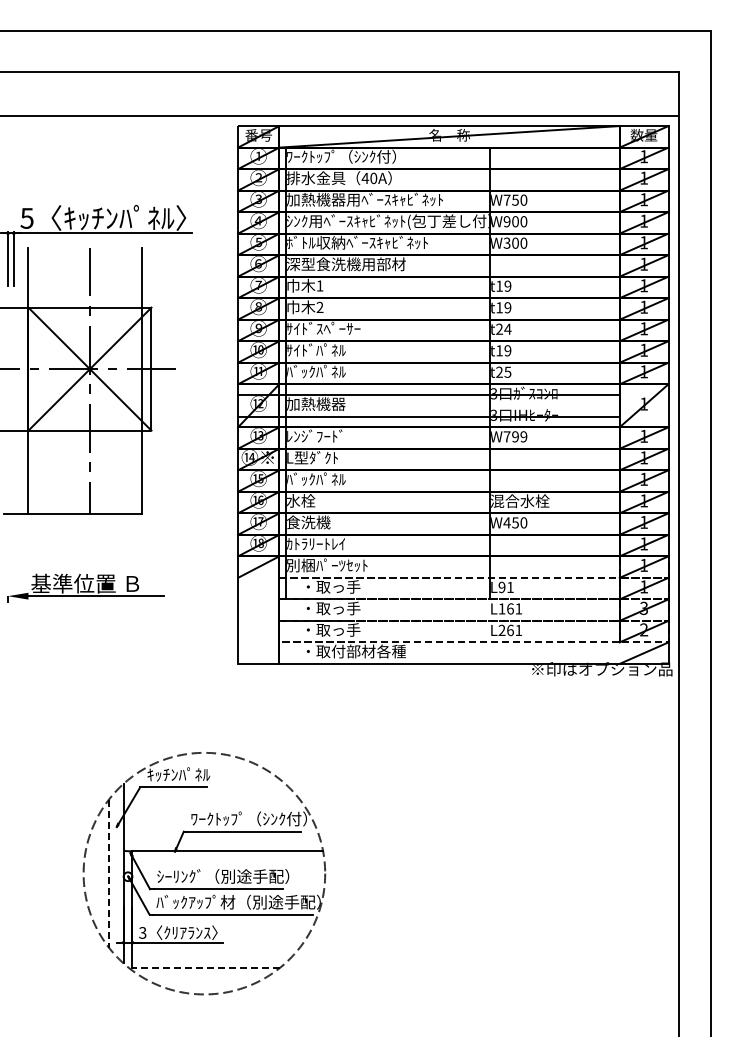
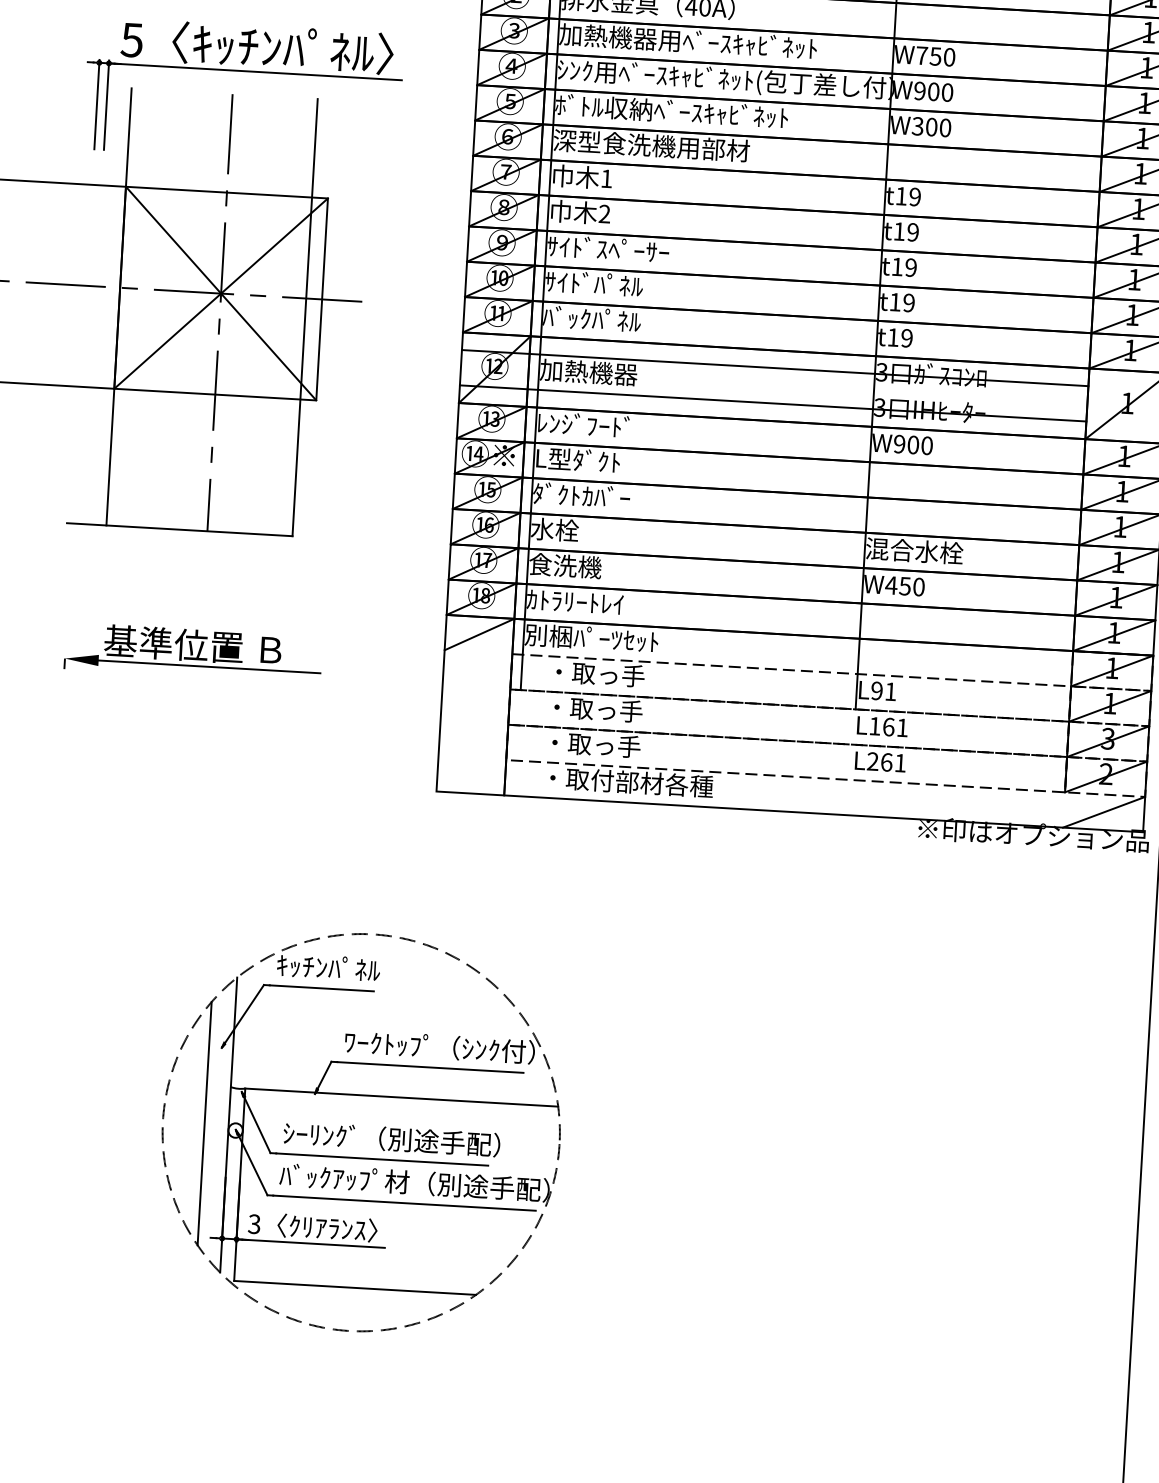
text: (503, 328) -> (903, 266), t24 -> t19
text: (503, 371) -> (899, 336), t25 -> t19
text: (515, 436) -> (913, 444), W799 -> W900
text: (316, 478) -> (582, 494), ﾊﾞｯｸﾊﾟﾈﾙ -> ﾀﾞｸﾄｶﾊﾞｰ
line: (109, 874) -> (205, 1125), dashed -> solid
line: (206, 968) -> (355, 1288), dashed -> solid

